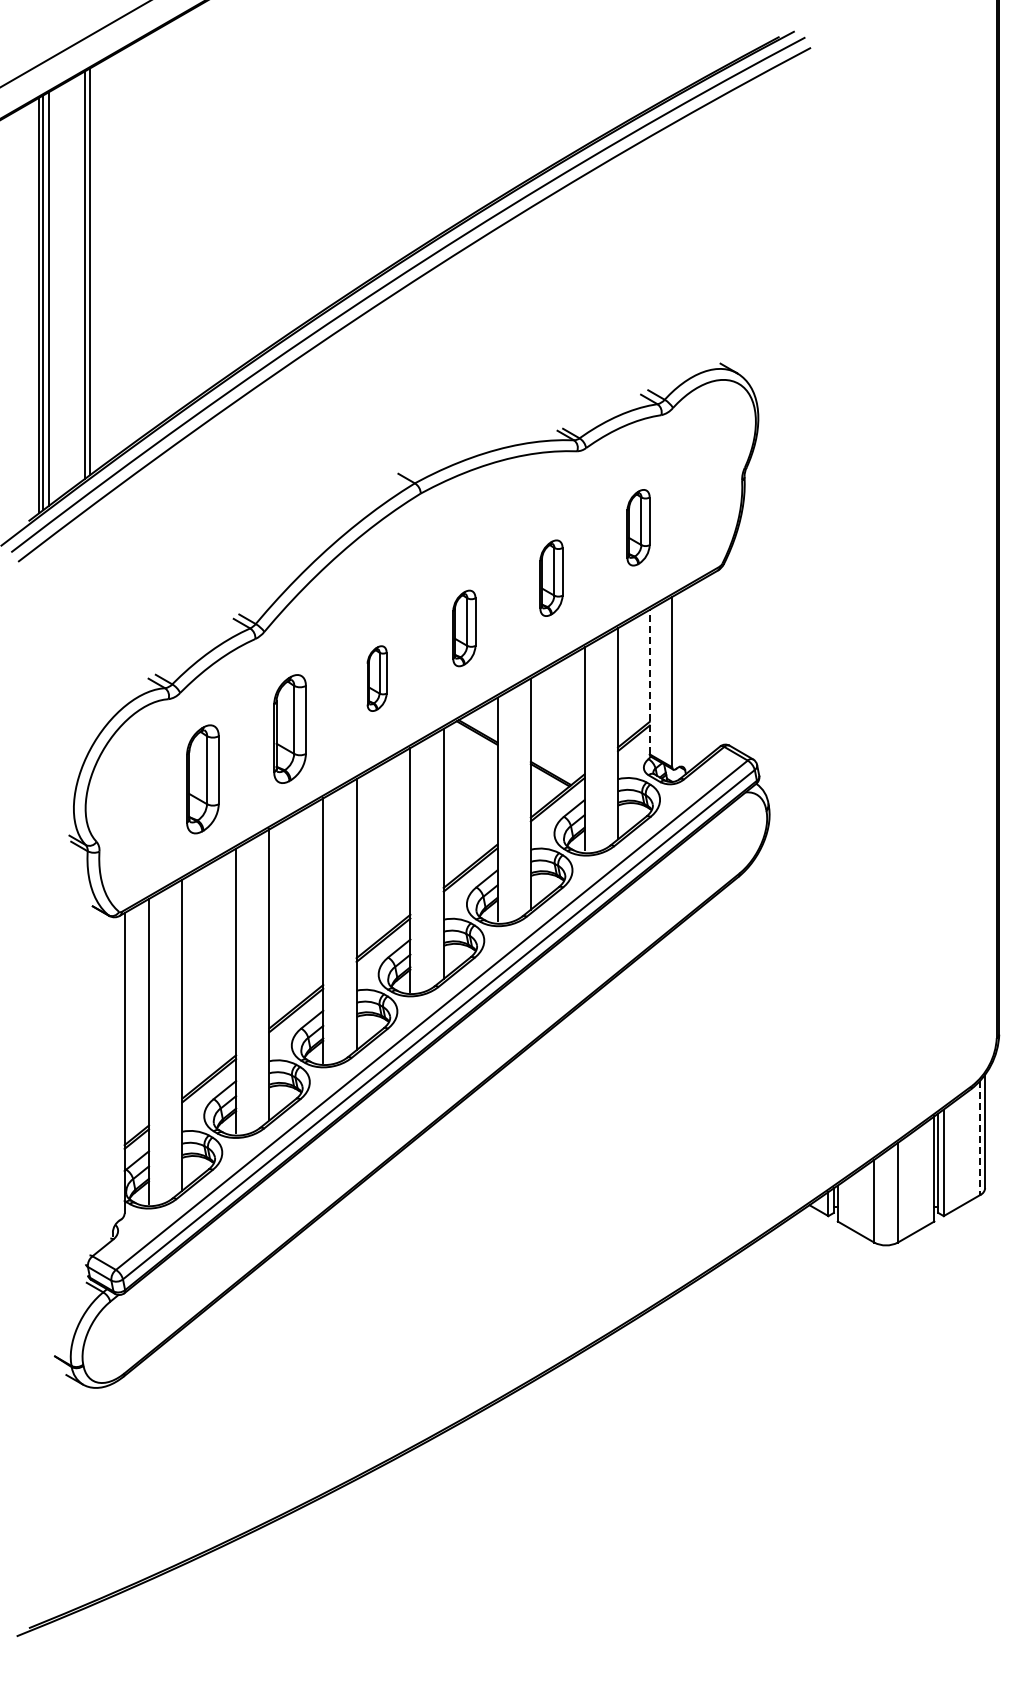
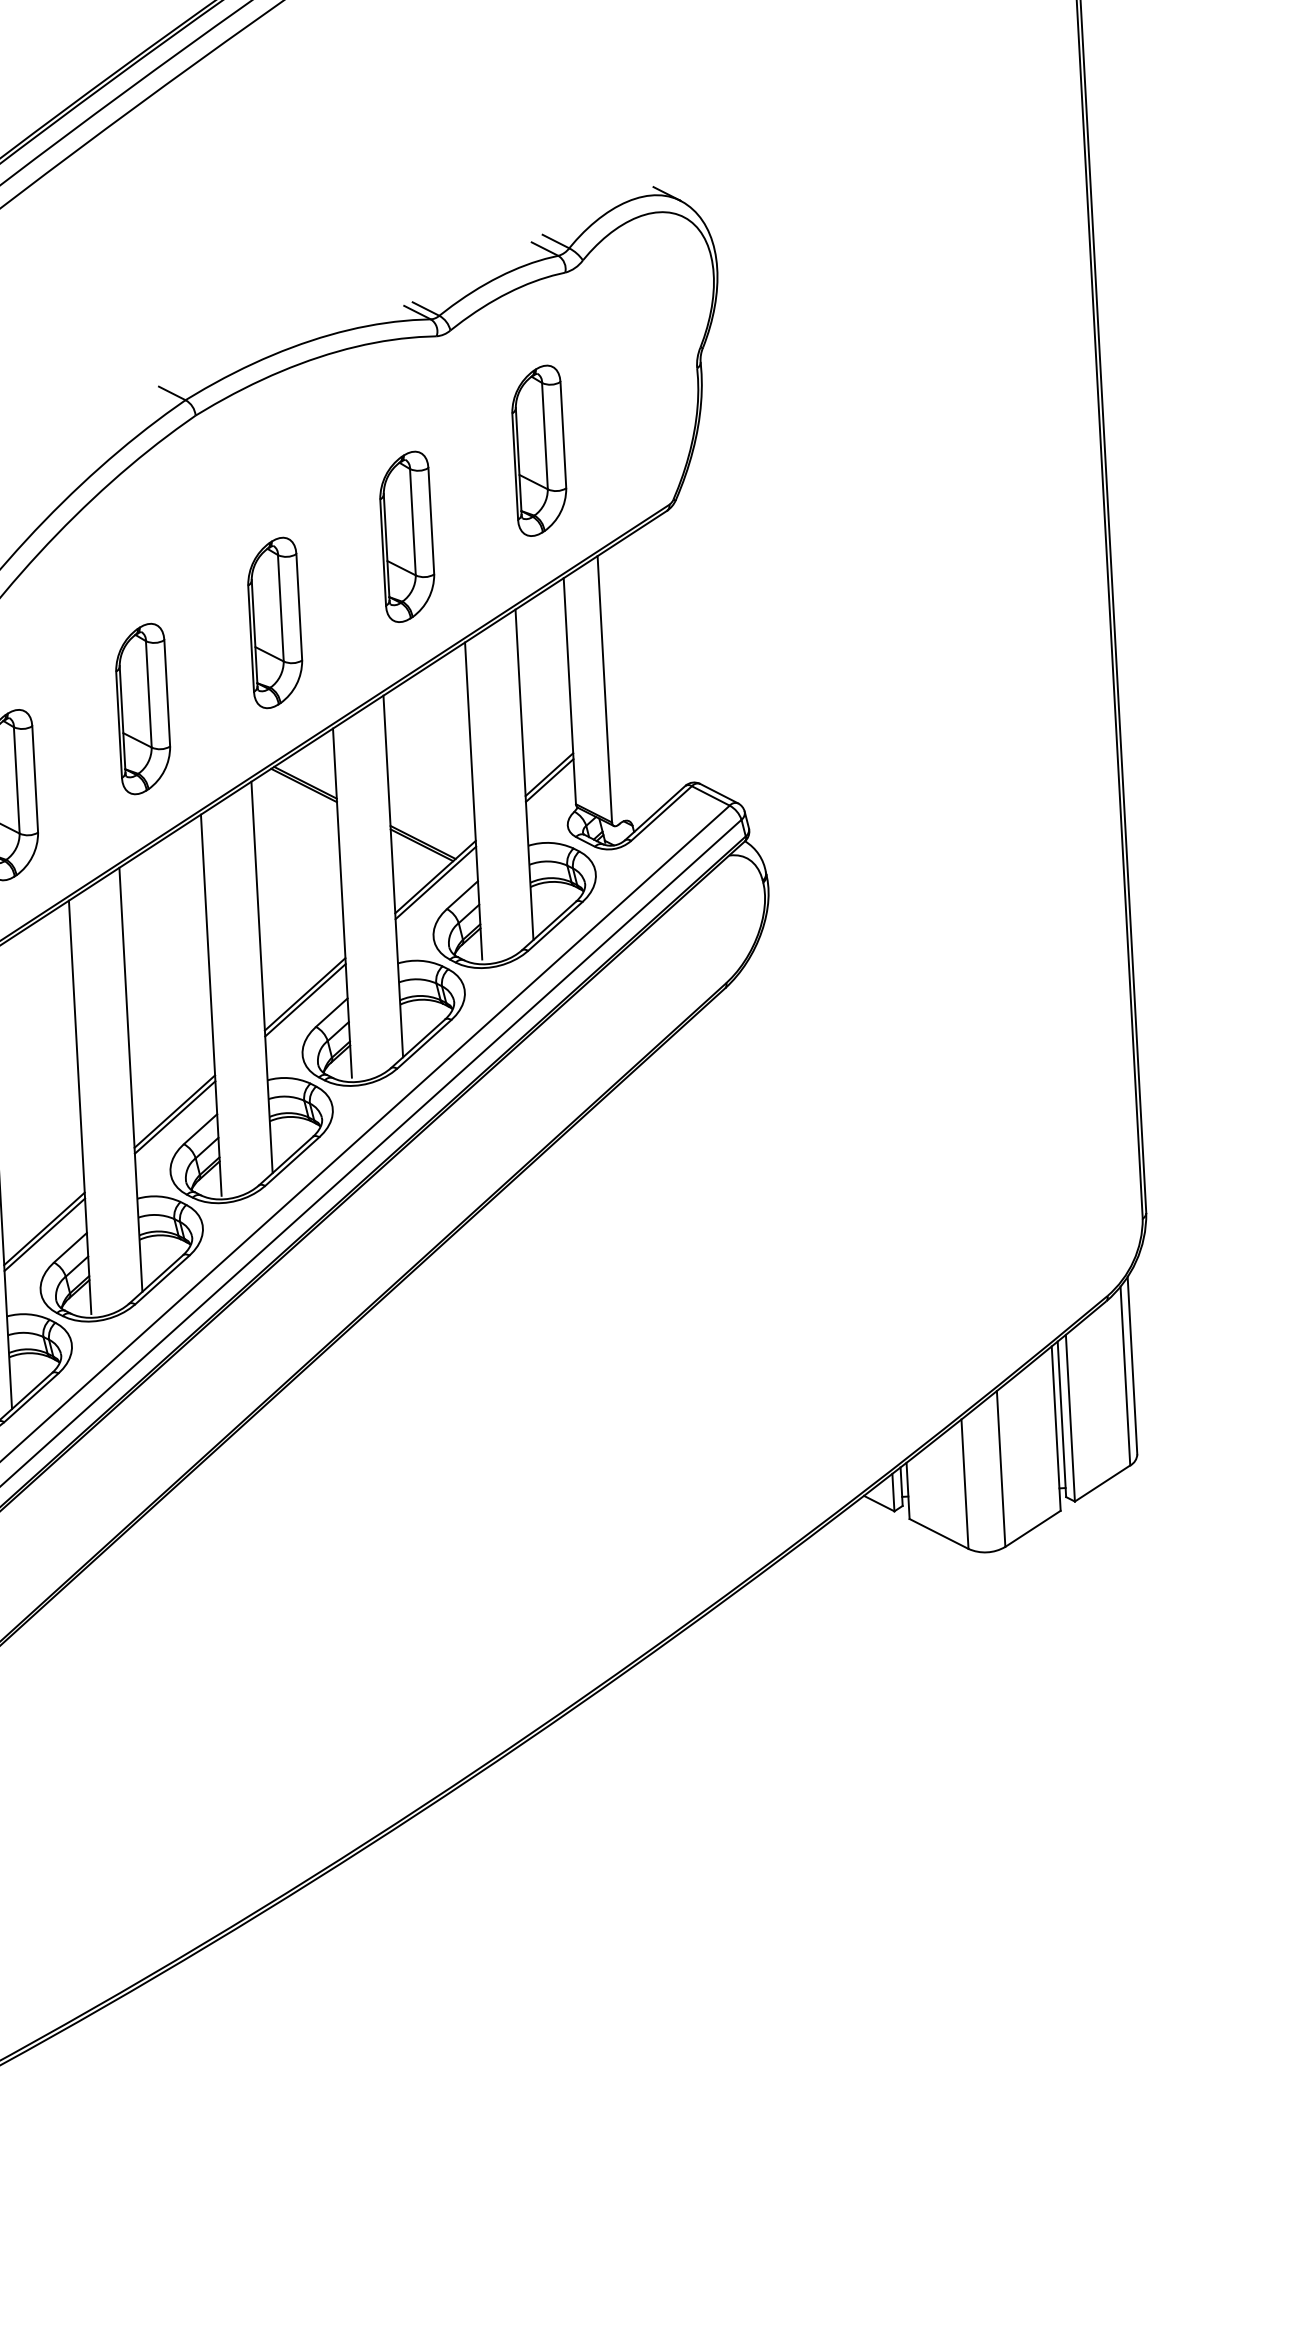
part: (638, 527) -> (539, 450), size x1.43
part: (551, 578) -> (407, 537), size x1.43
part: (464, 628) -> (275, 623), size x1.43
part: (376, 678) -> (142, 708), size x1.67
line: (649, 681) -> (569, 690), dashed -> solid
line: (980, 1138) -> (1125, 1377), dashed -> solid

